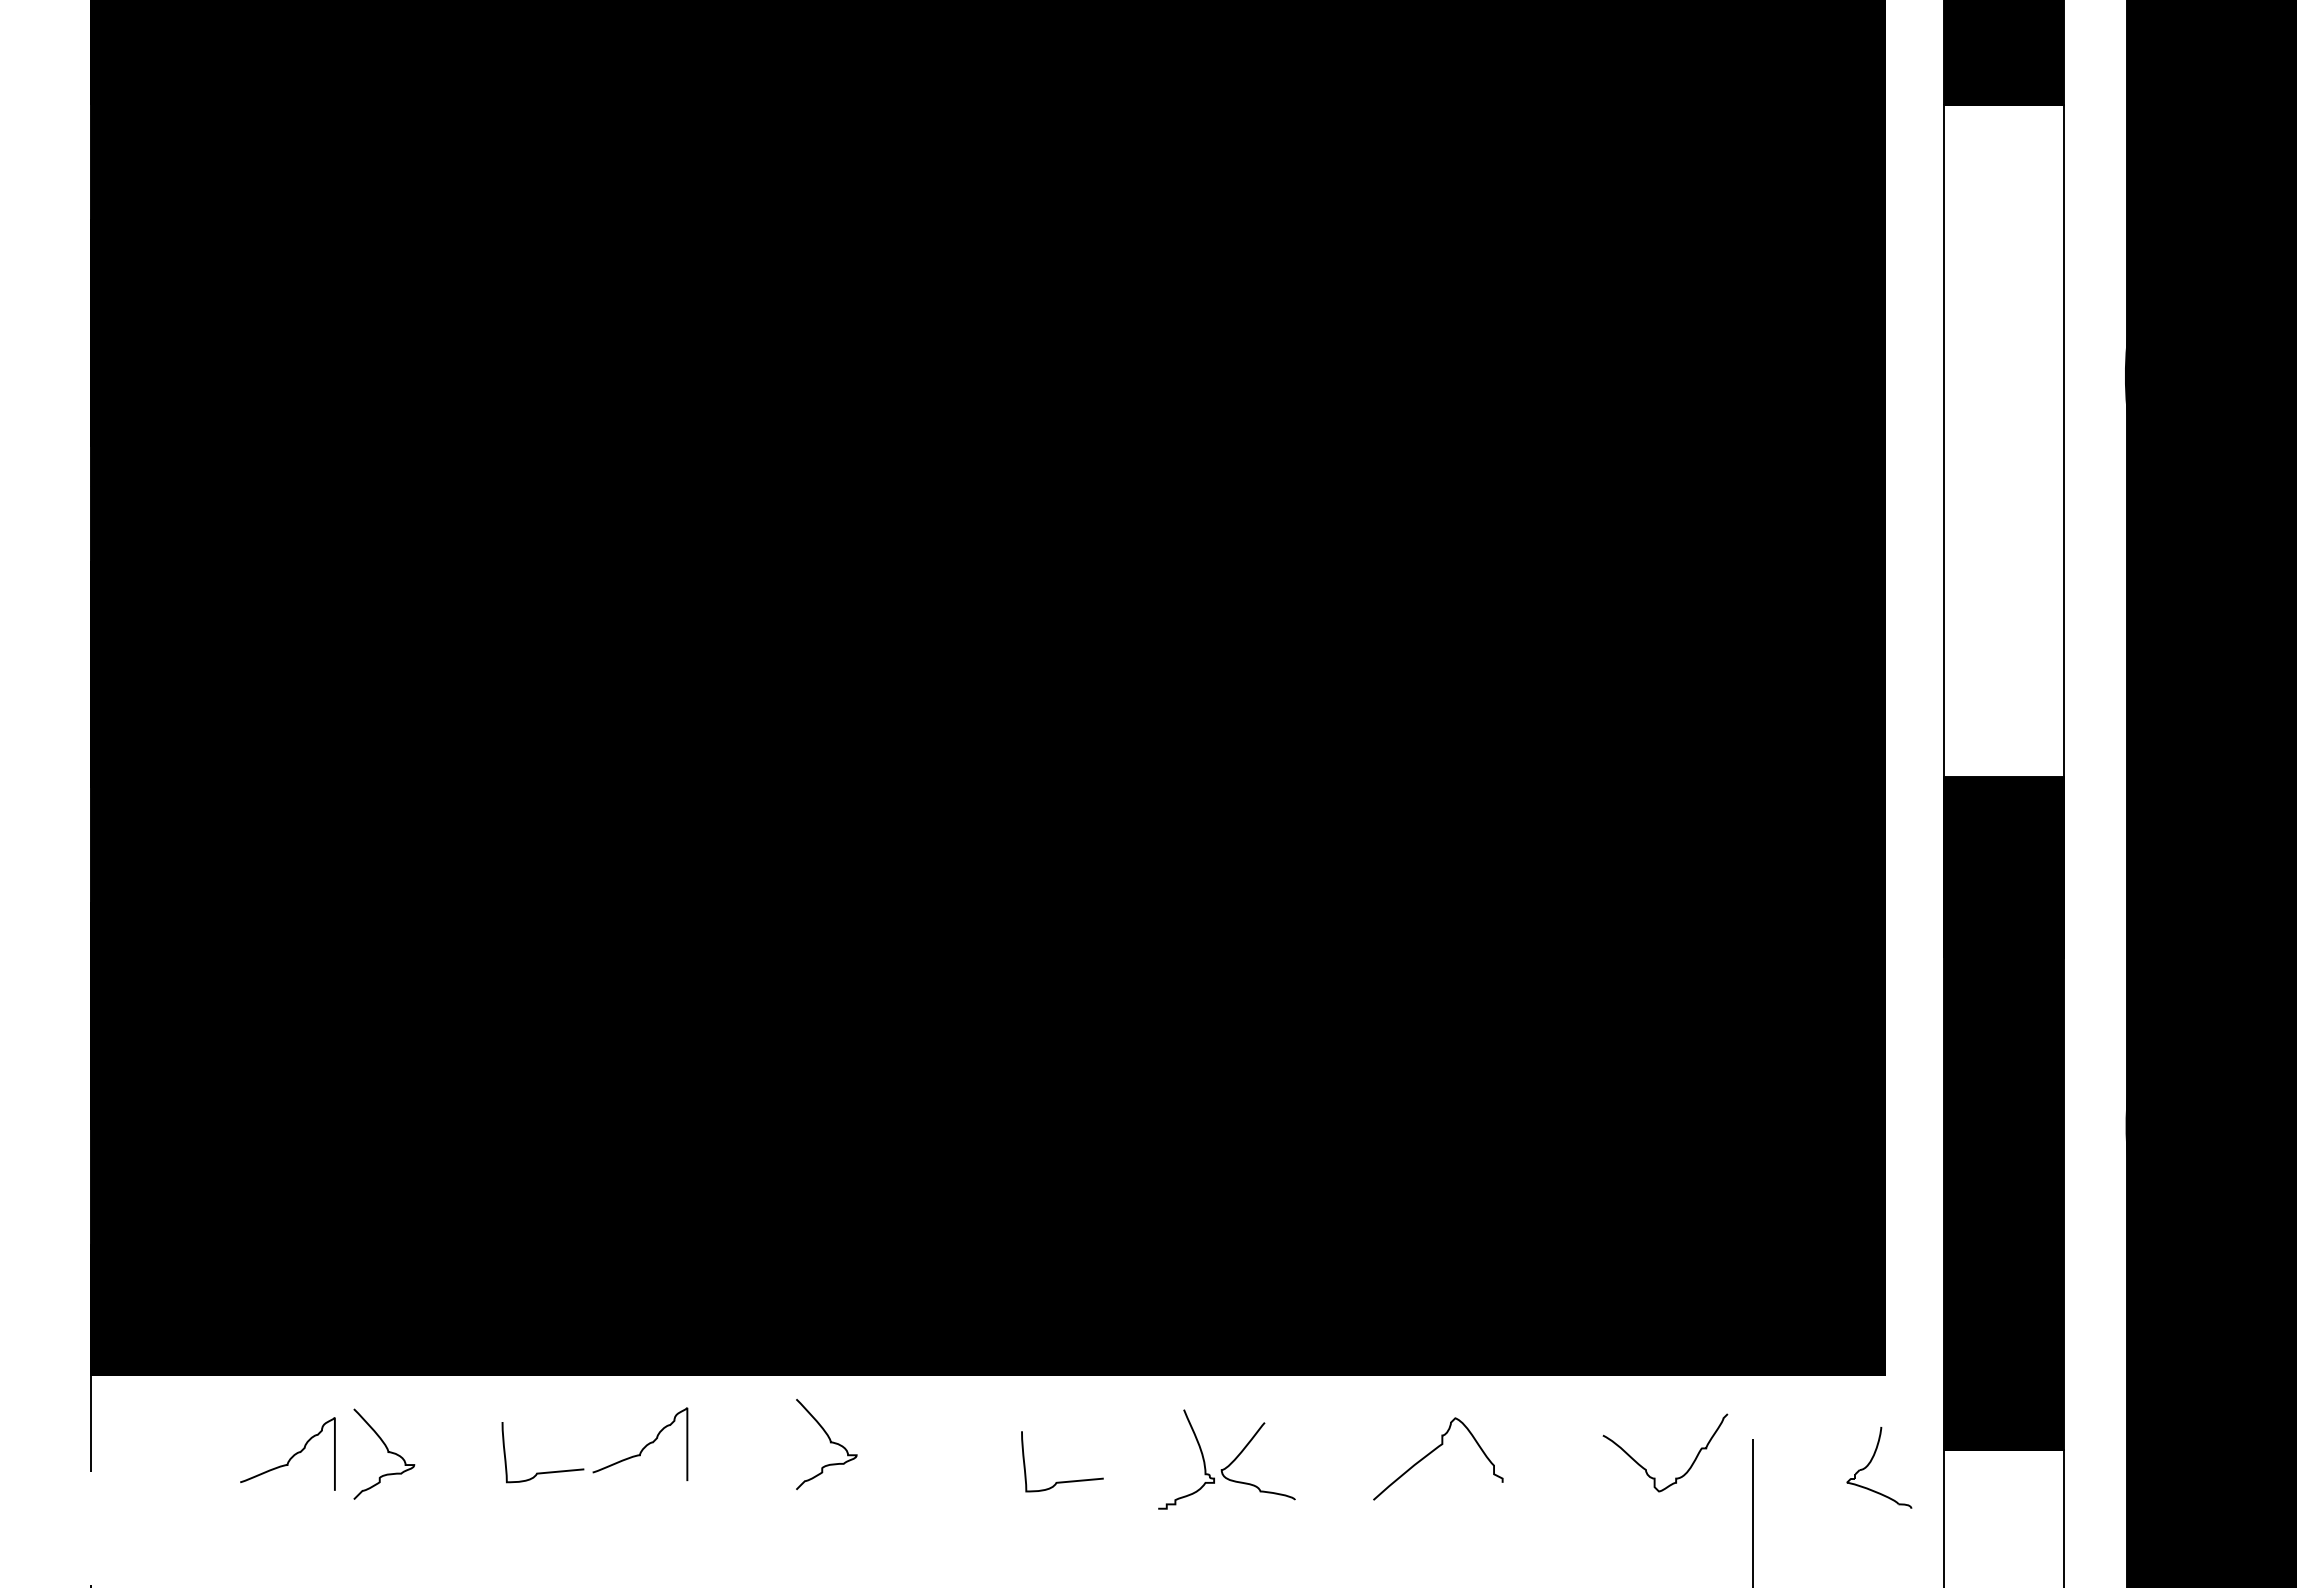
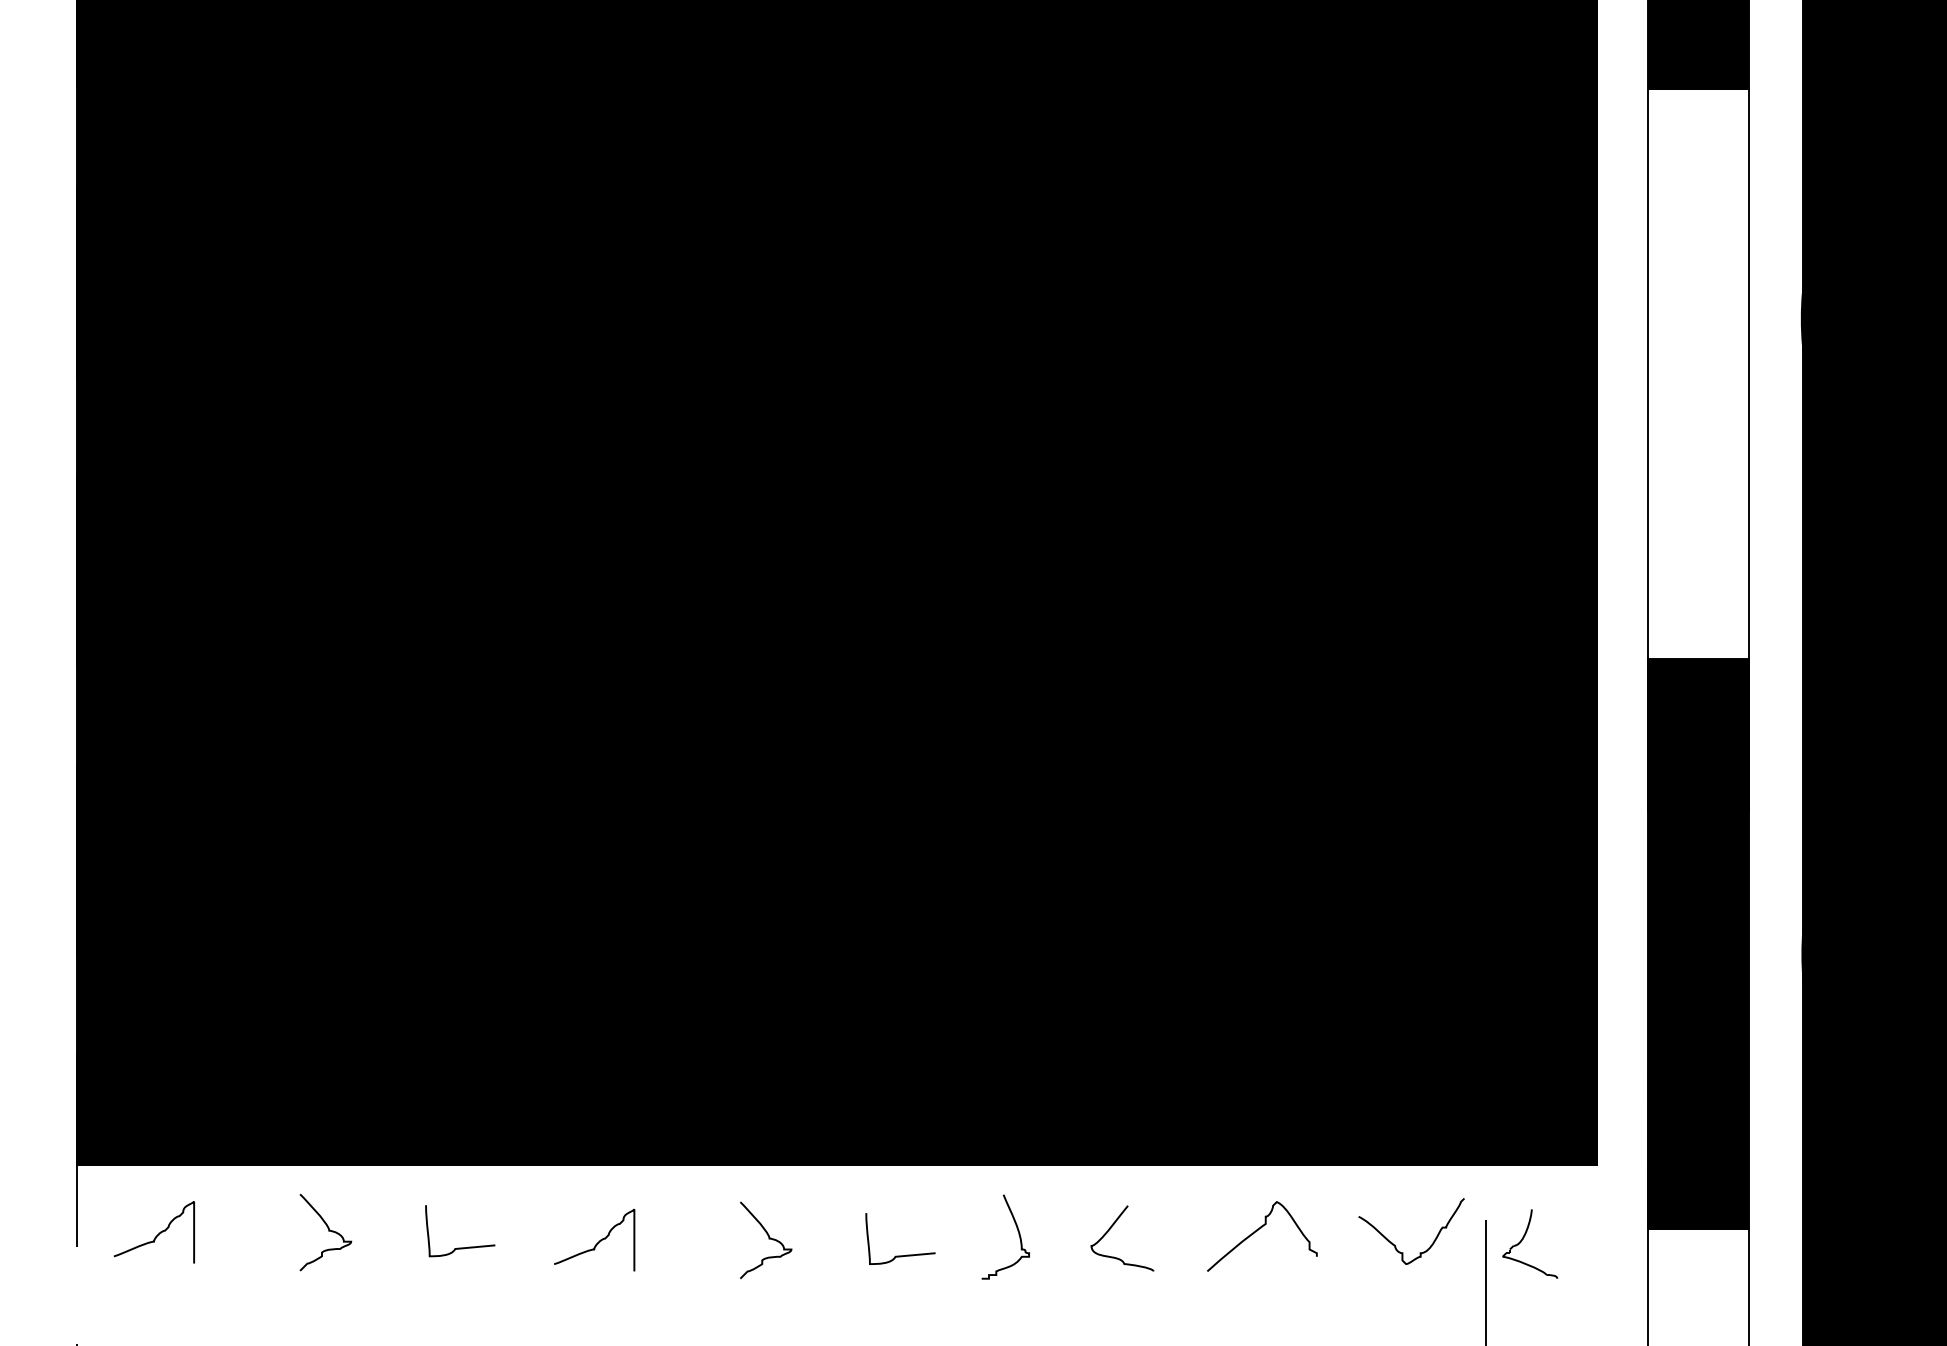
curve: (830, 1443) -> (769, 1239), moved
curve: (643, 1447) -> (597, 1242), moved
curve: (1244, 1450) -> (1110, 1229), moved
curve: (1432, 1452) -> (1257, 1231), moved
curve: (291, 1456) -> (157, 1234), moved
part: (1871, 1462) -> (1523, 1239), moved

